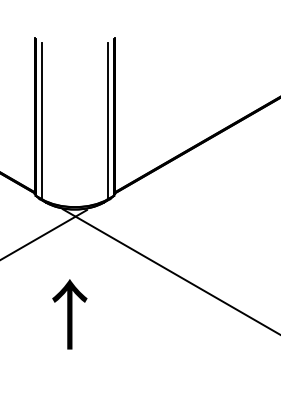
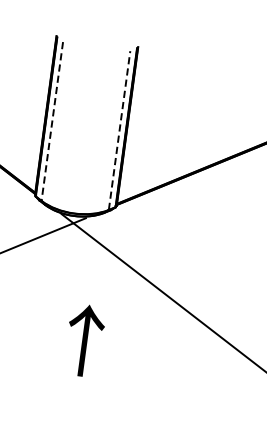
line: (41, 121) -> (51, 121), solid -> dashed
line: (107, 121) -> (119, 130), solid -> dashed
text: (69, 314) -> (84, 340), moved

